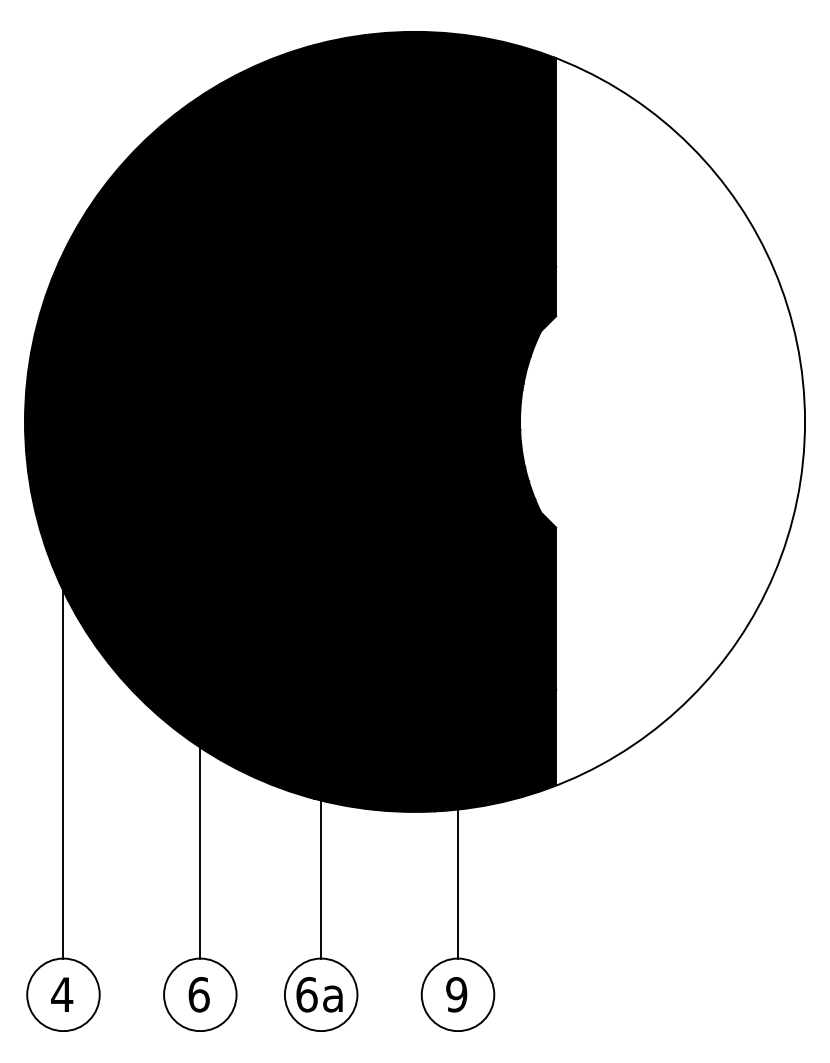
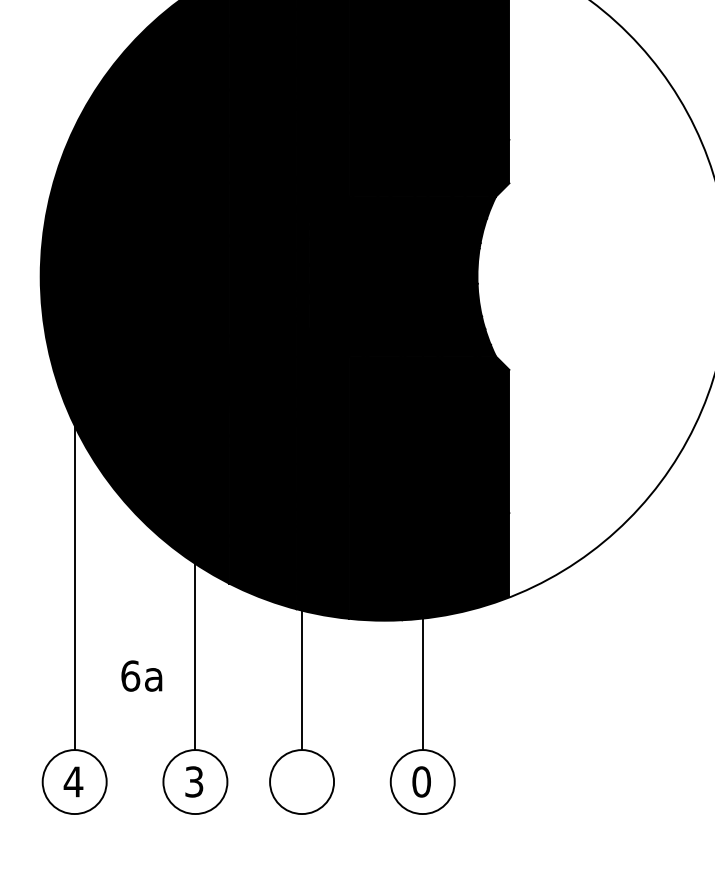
text: (198, 994) -> (193, 781), 6 -> 3
text: (319, 994) -> (141, 675), moved
text: (456, 994) -> (421, 781), 9 -> 0

